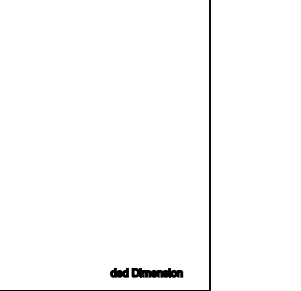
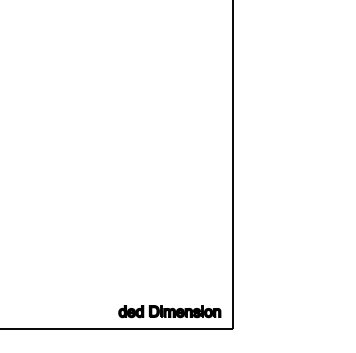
part: (146, 272) -> (169, 311), size x1.43

